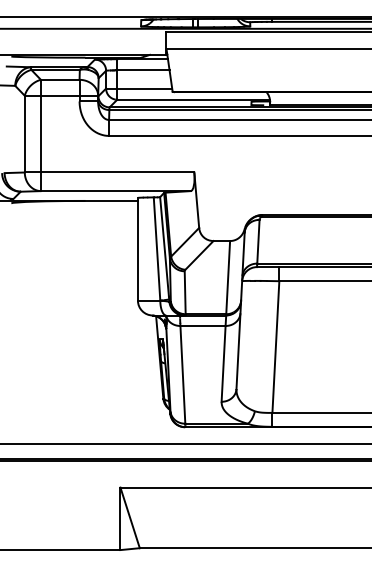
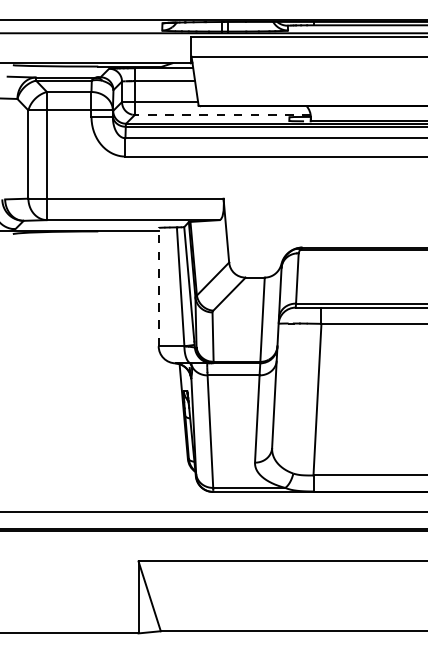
line: (193, 99) -> (222, 114), solid -> dashed
line: (137, 248) -> (158, 286), solid -> dashed

